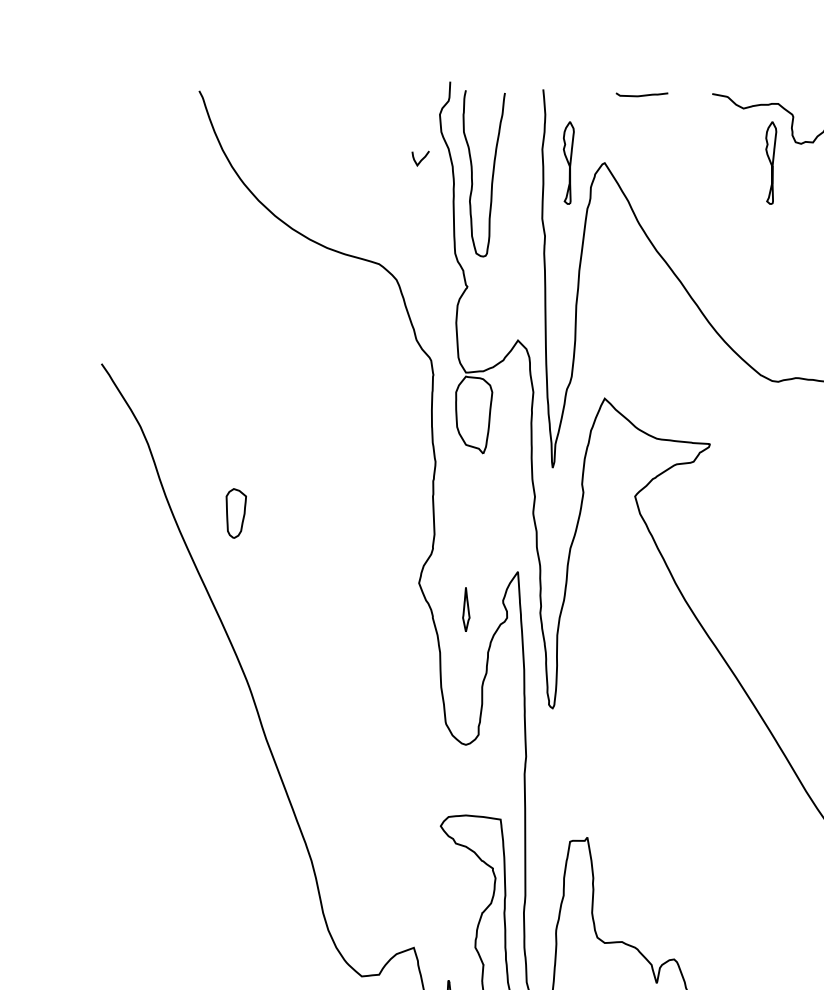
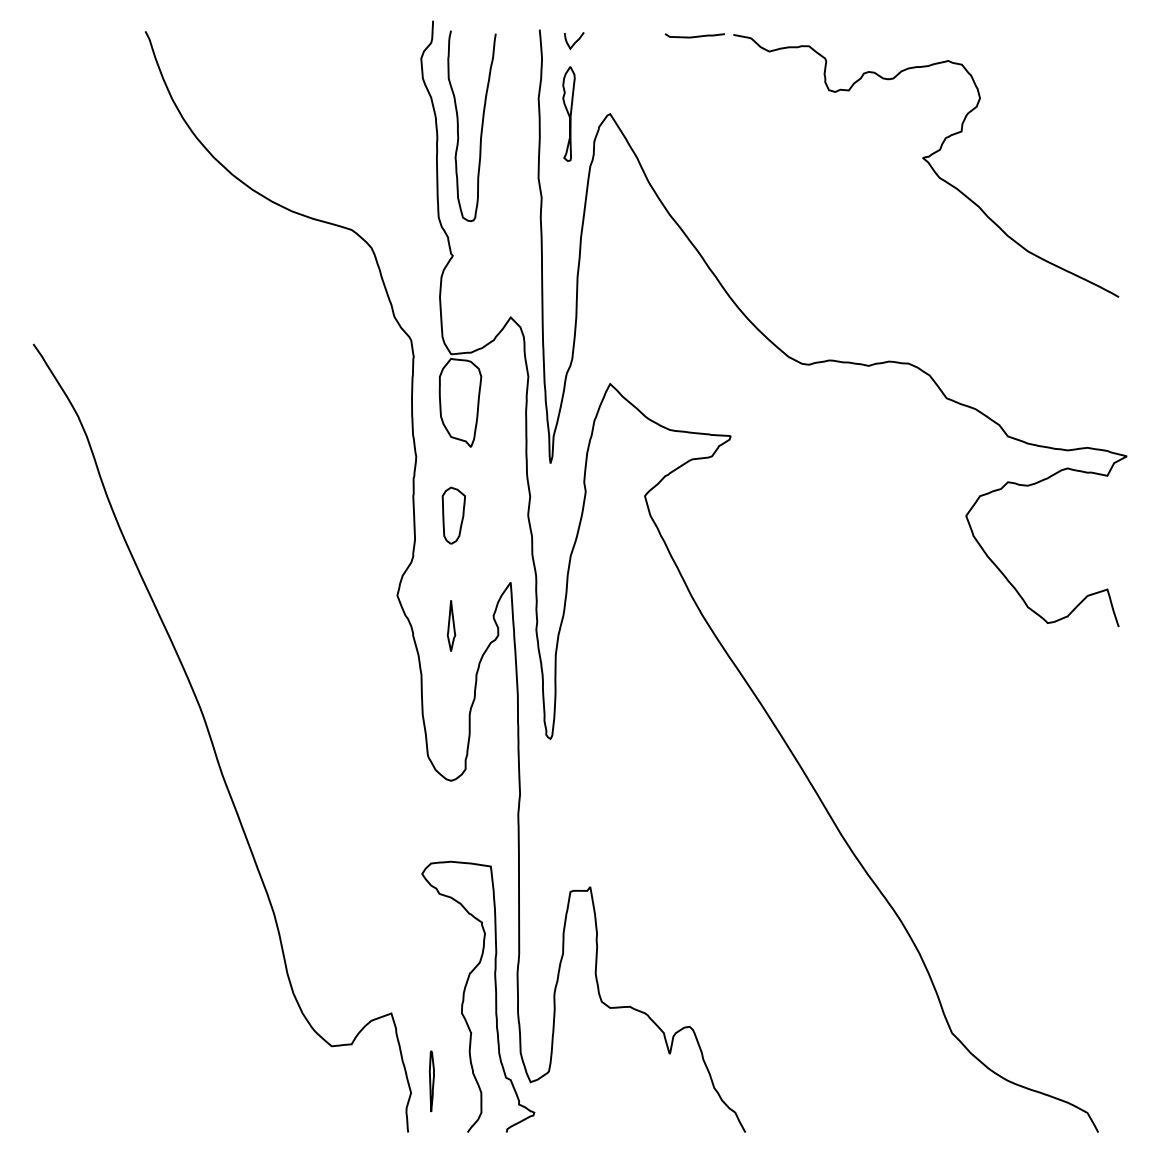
curve: (641, 95) -> (694, 36), moved
curve: (420, 159) -> (574, 42), moved
part: (770, 162) -> (800, 113), removed
part: (235, 513) -> (453, 515), moved

